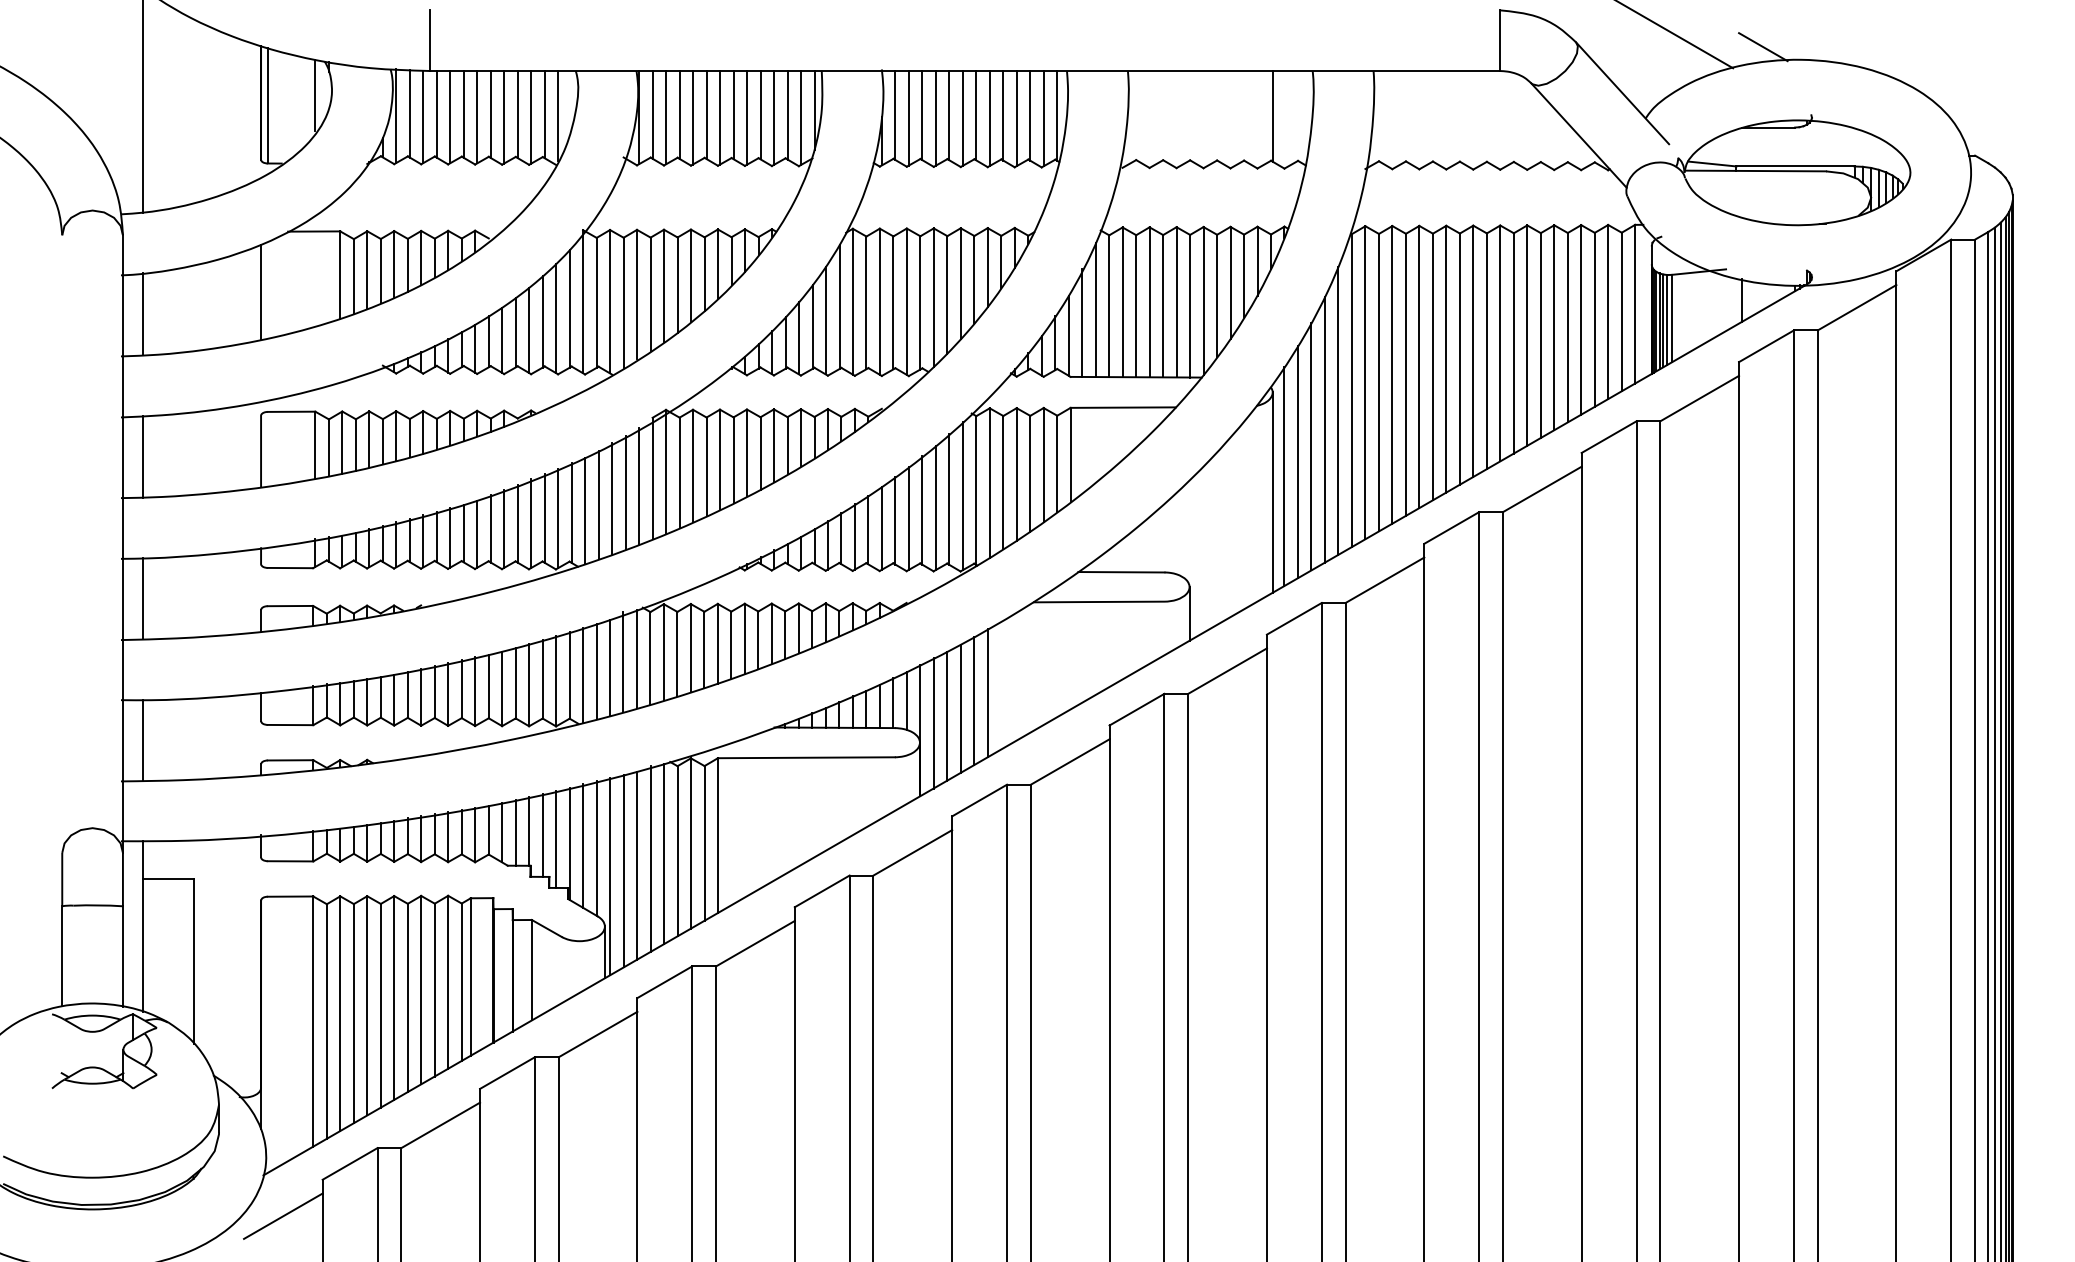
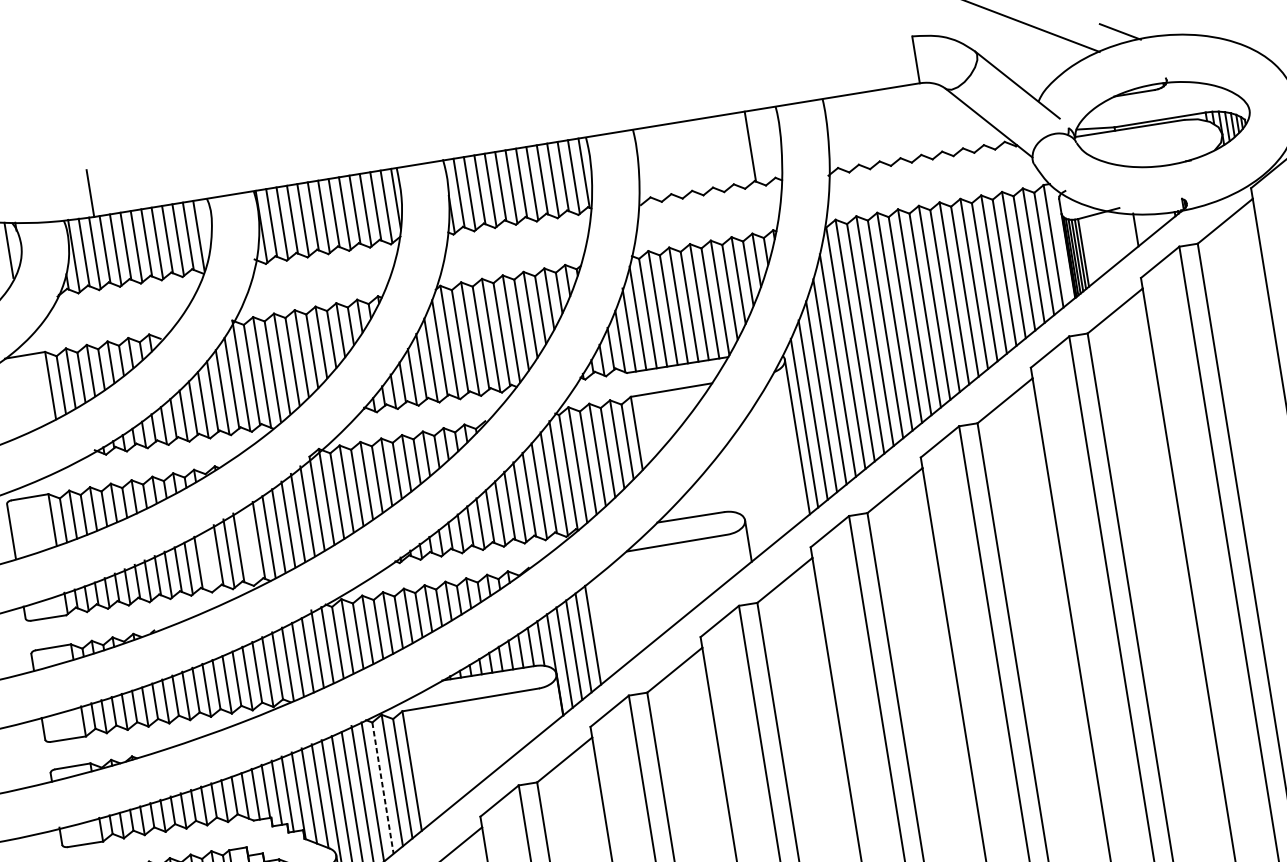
line: (558, 518) -> (249, 546), removed
line: (504, 528) -> (209, 560), removed
line: (987, 693) -> (602, 627), removed
line: (677, 851) -> (382, 788), solid -> dashed

